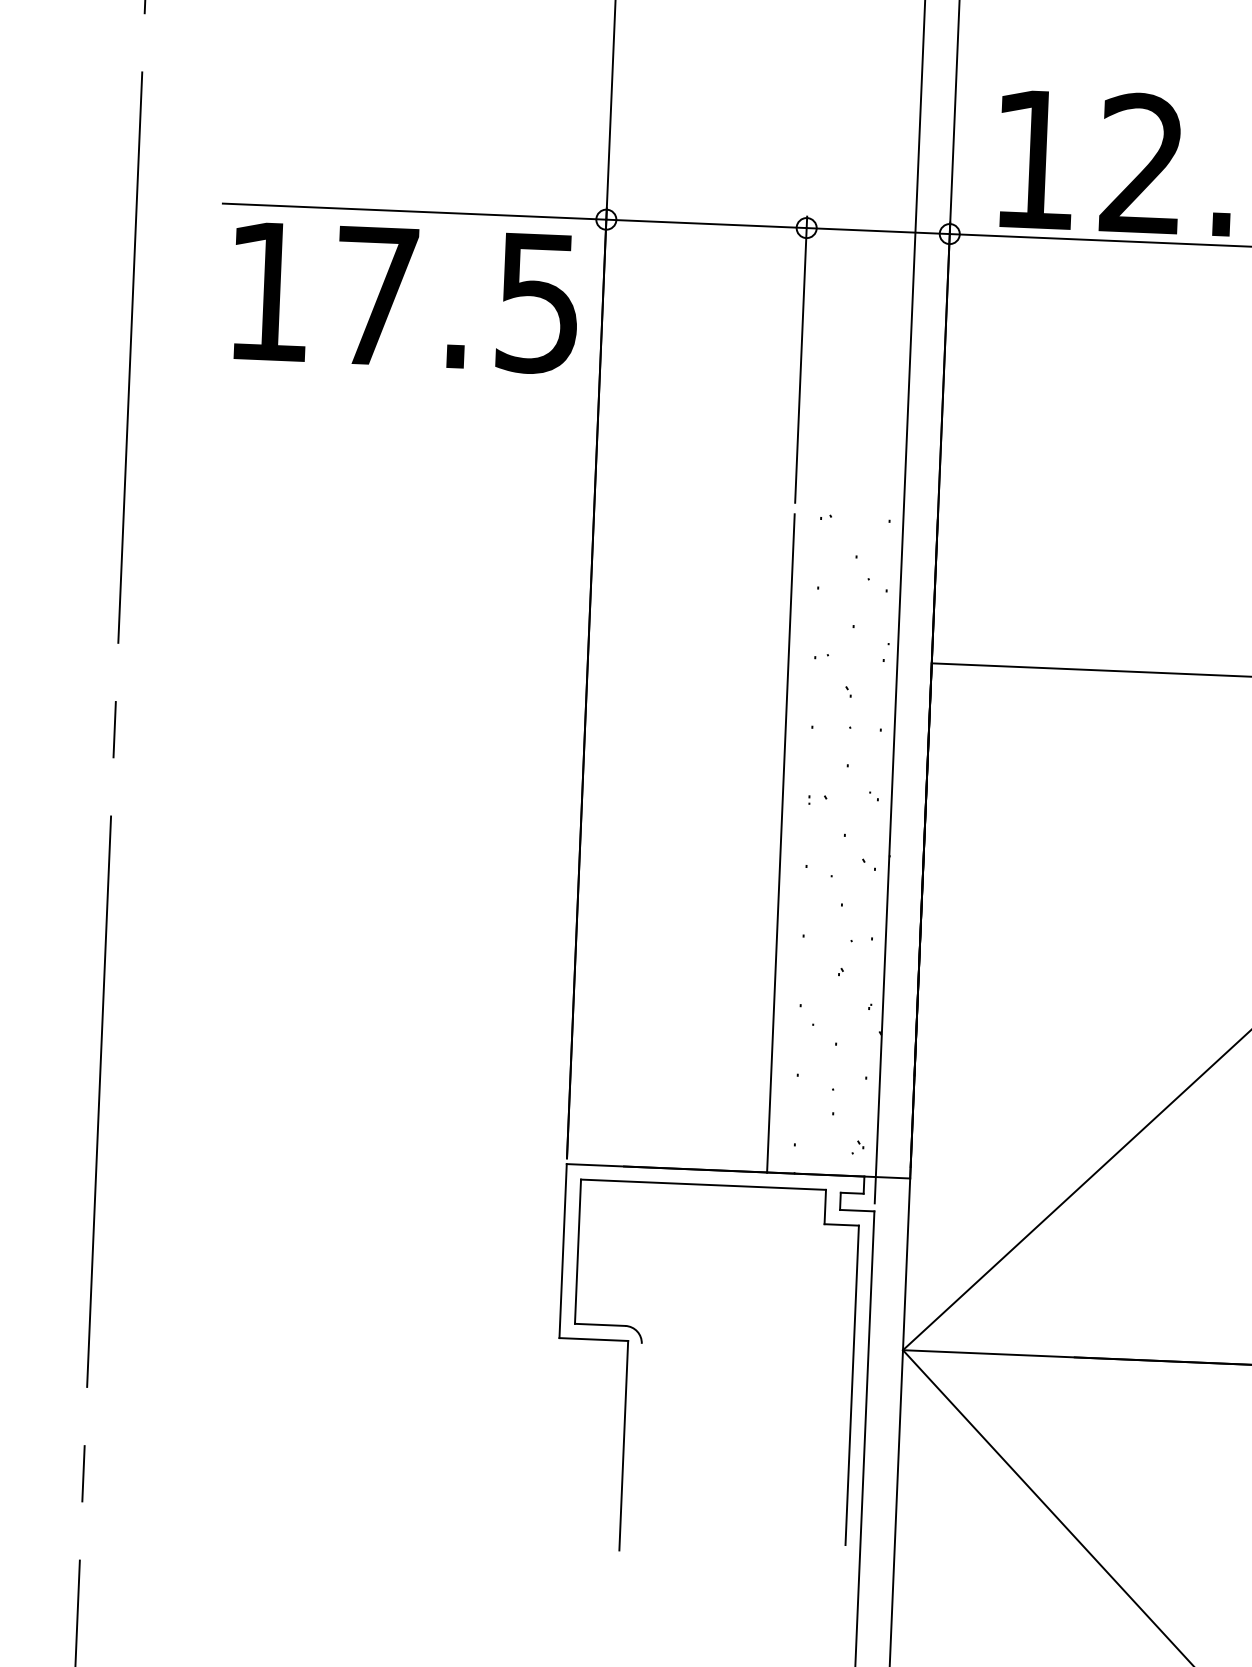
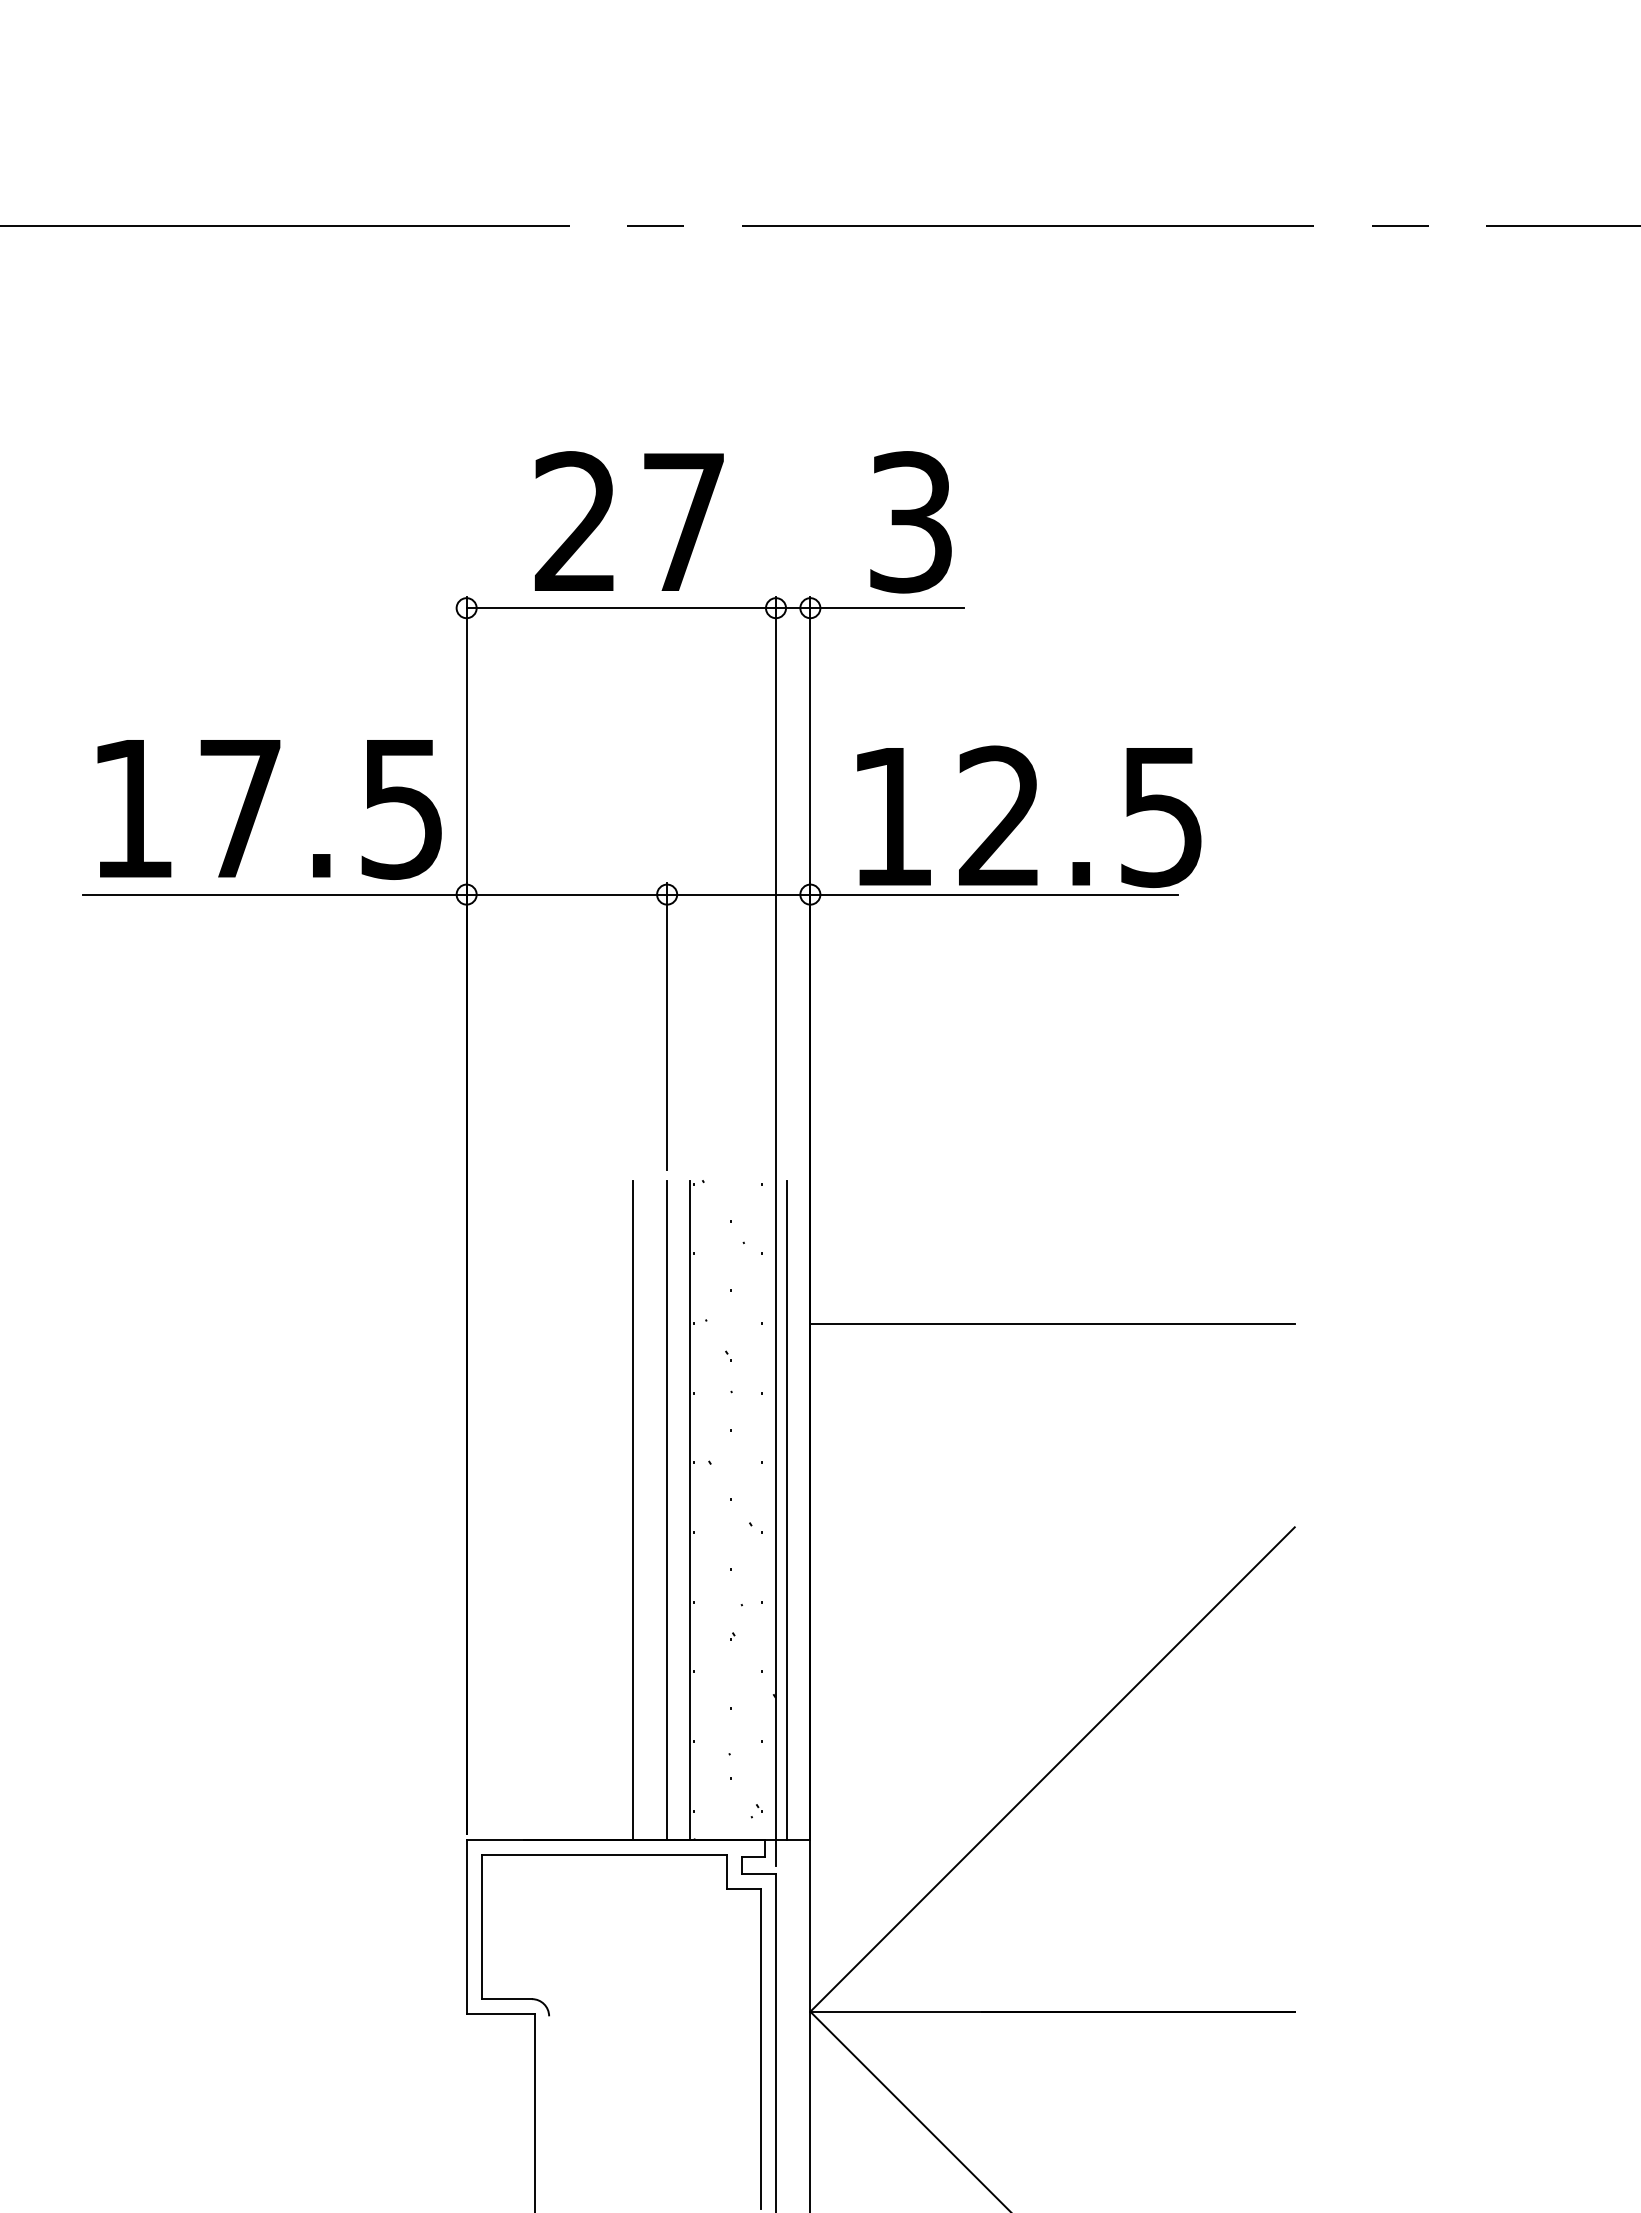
text: (405, 298) -> (269, 809), moved
line: (746, 841) -> (632, 1510), added
line: (804, 844) -> (690, 1510), added
line: (901, 848) -> (787, 1510), added

